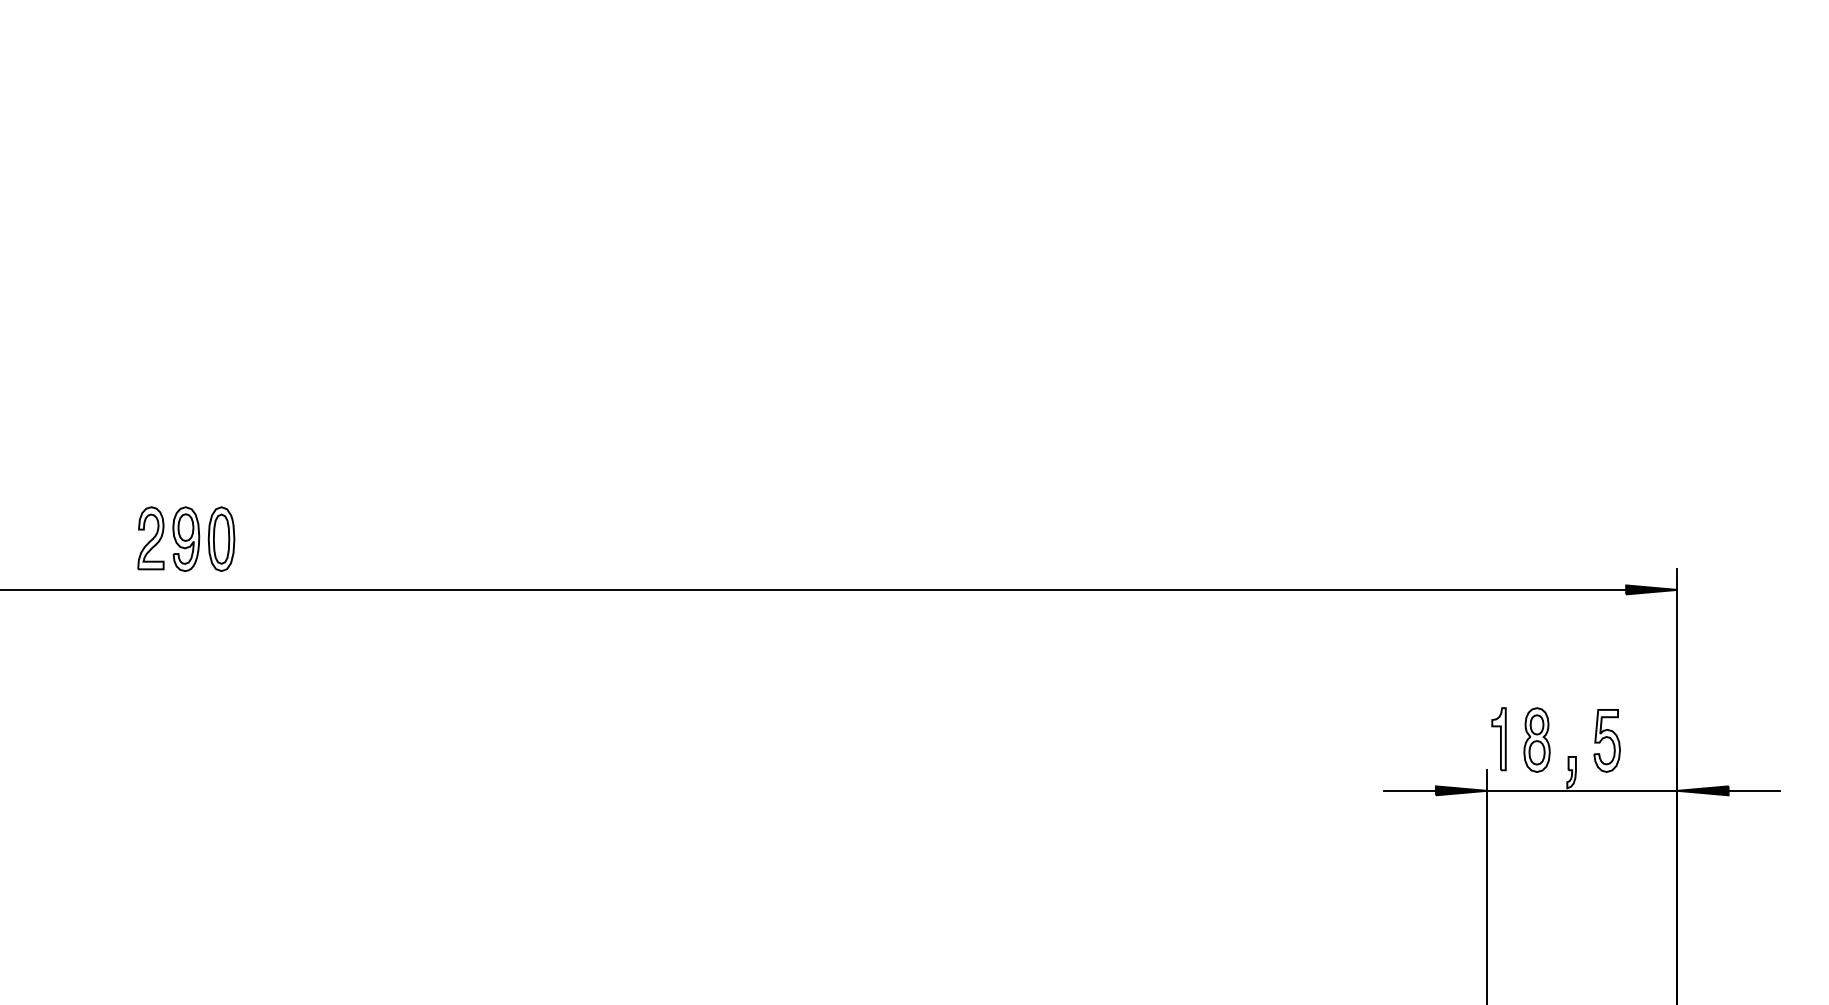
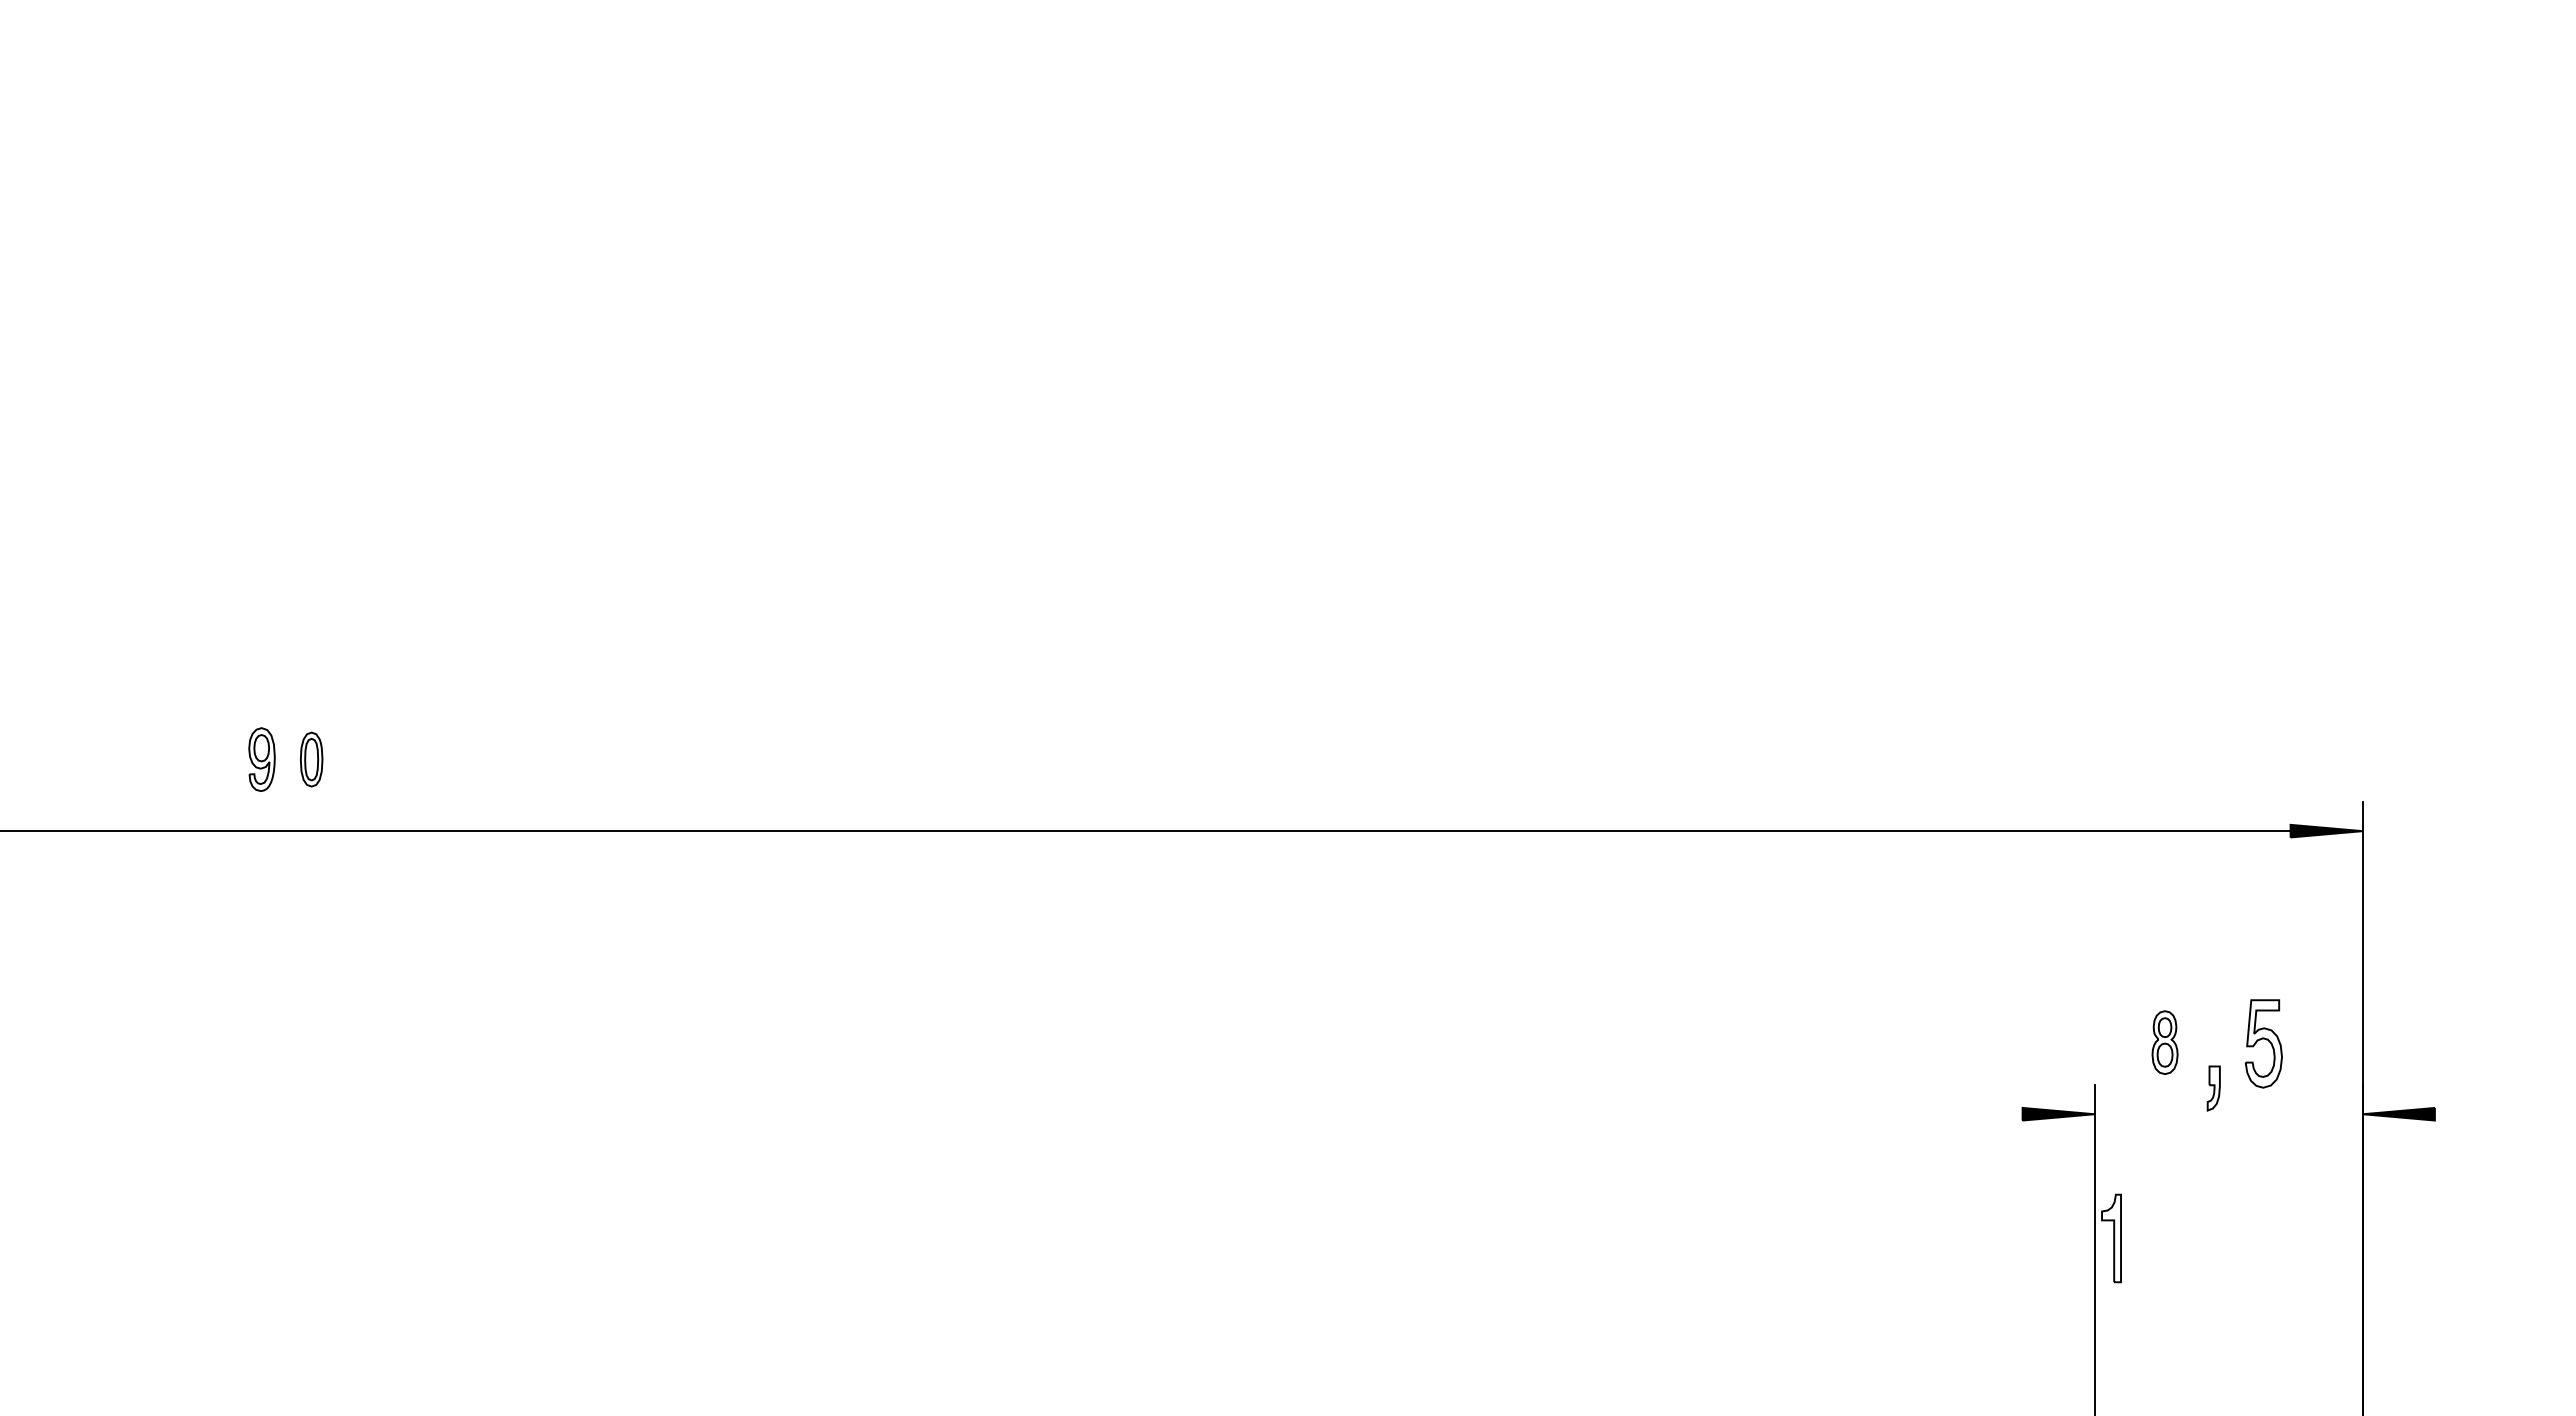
part: (150, 538) -> (211, 758), removed
part: (185, 539) -> (261, 759), size x0.7
part: (221, 539) -> (311, 759), size x0.6
part: (1499, 739) -> (2111, 1238), moved
part: (1536, 739) -> (2164, 1042), size x0.7
line: (1409, 791) -> (1985, 1114), removed
line: (1582, 791) -> (2228, 1114), removed
line: (1753, 791) -> (2470, 1114), removed

